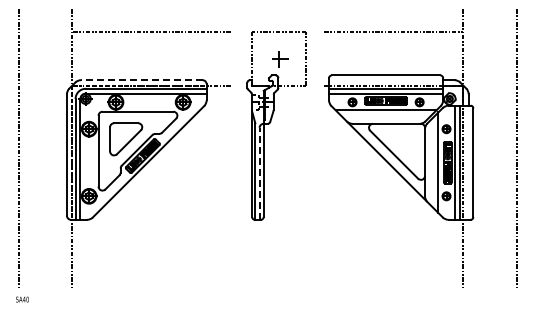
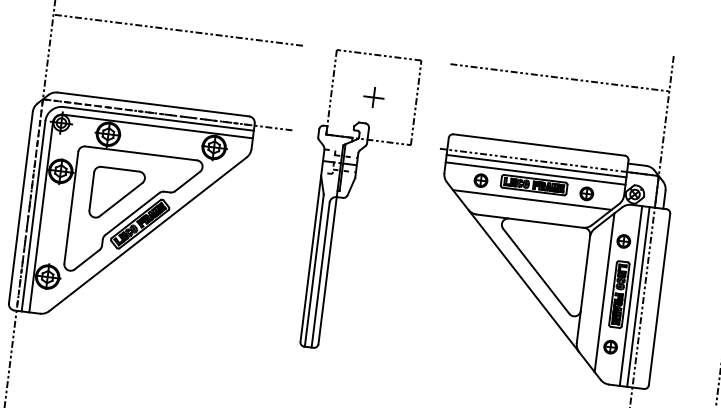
part: (278, 58) -> (372, 97), size x0.71
line: (141, 80) -> (152, 104), dashed -> solid
line: (259, 173) -> (320, 274), dashed -> solid

